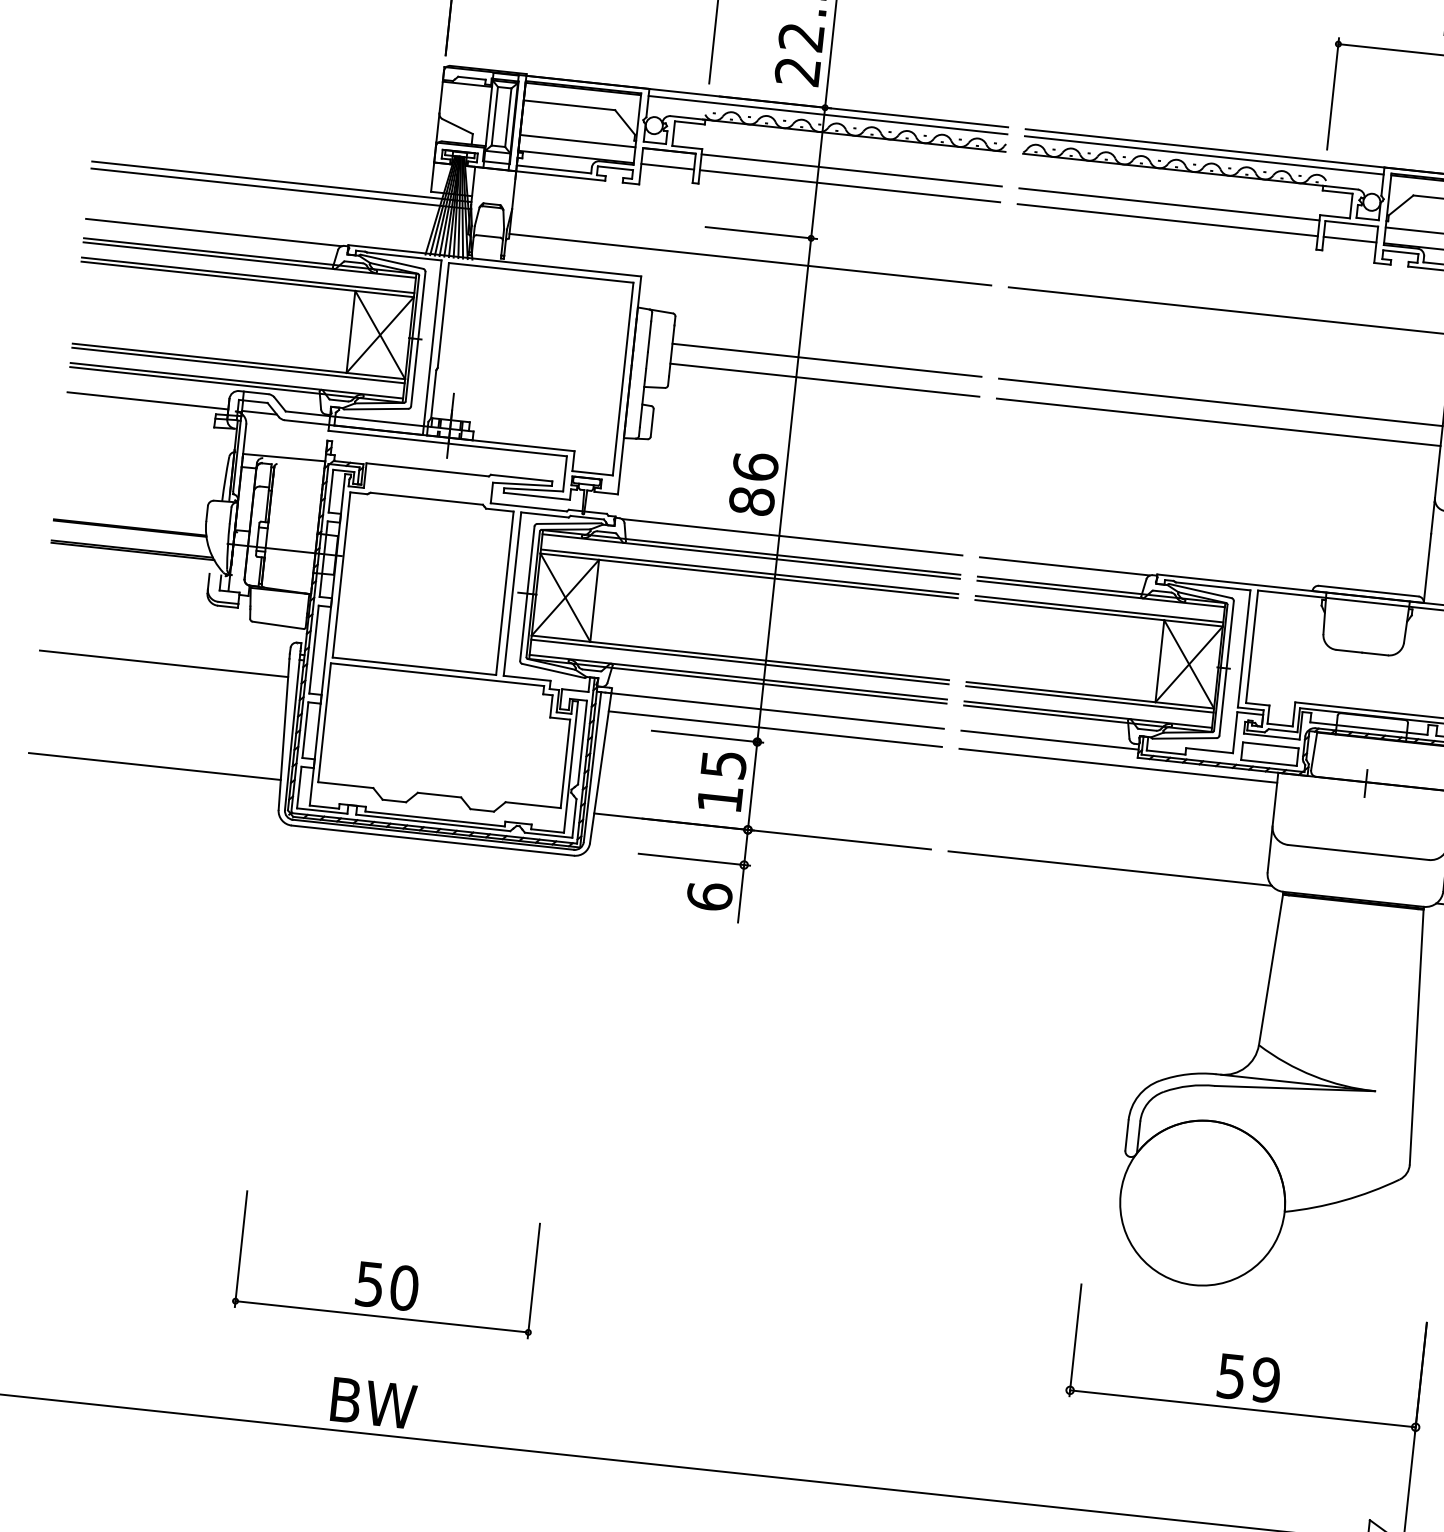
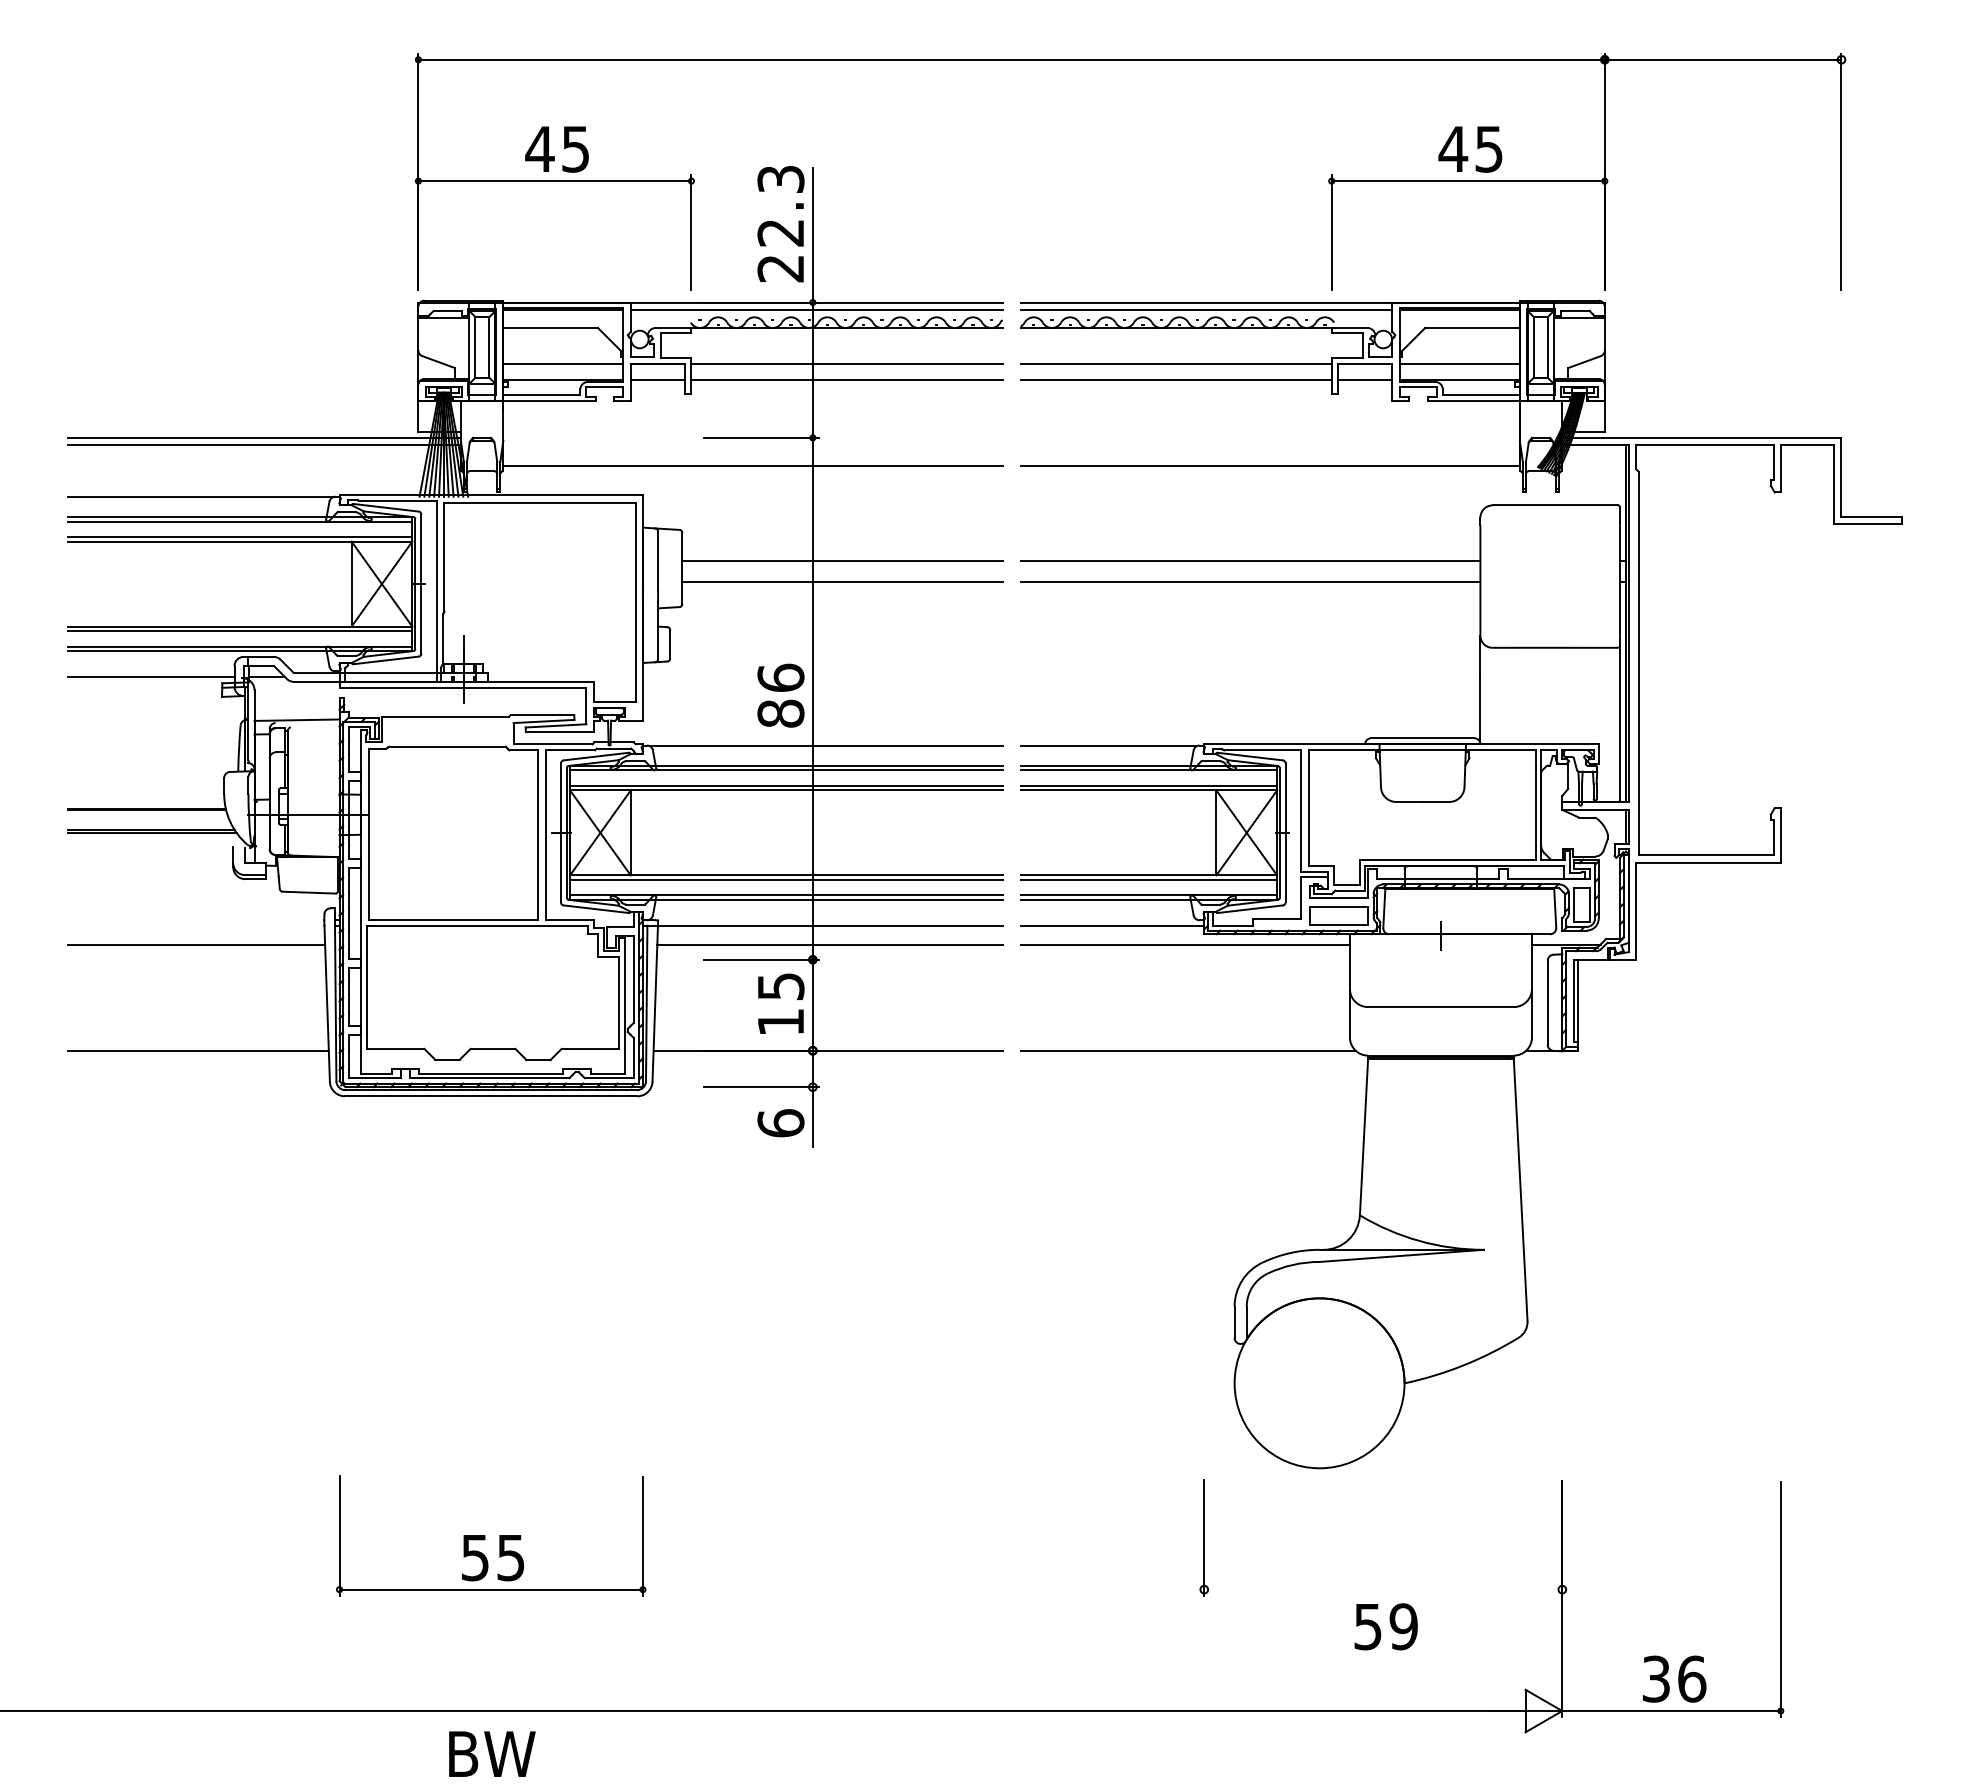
text: (404, 1287) -> (511, 1557), 50 -> 55
text: (1248, 1377) -> (1385, 1626), moved
text: (374, 1402) -> (492, 1753), moved
line: (1243, 1408) -> (1383, 1589), removed

